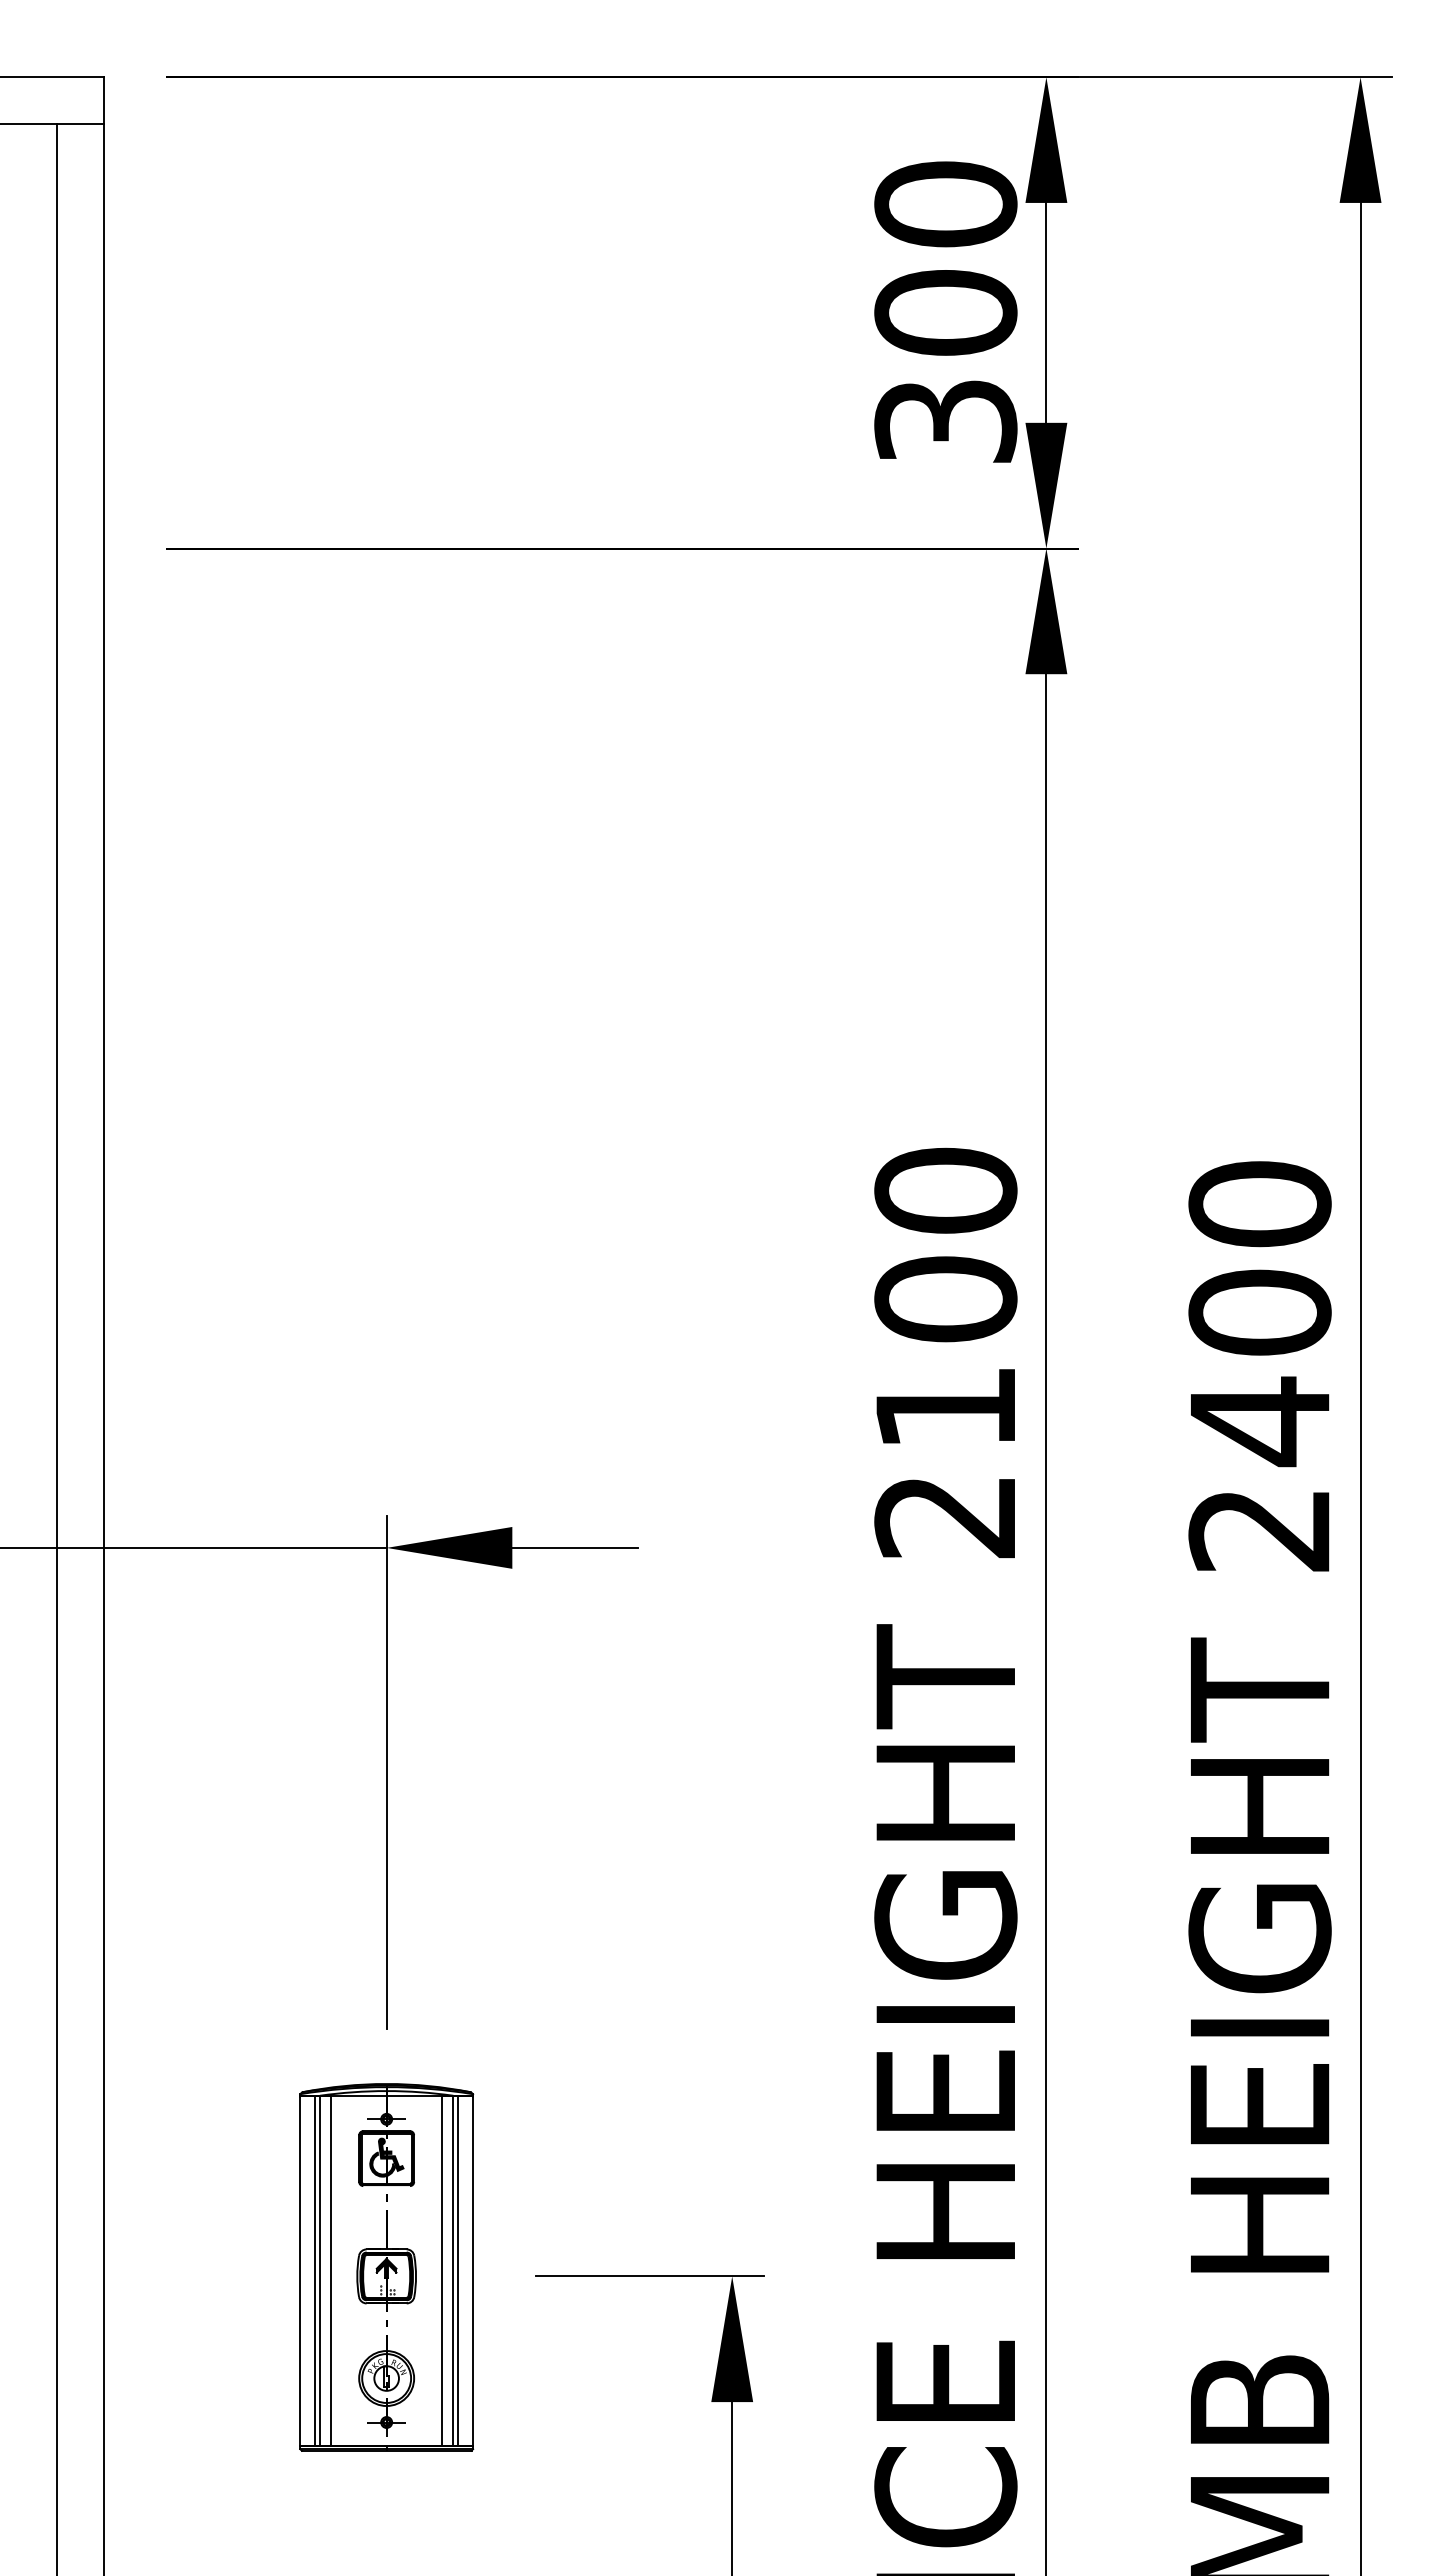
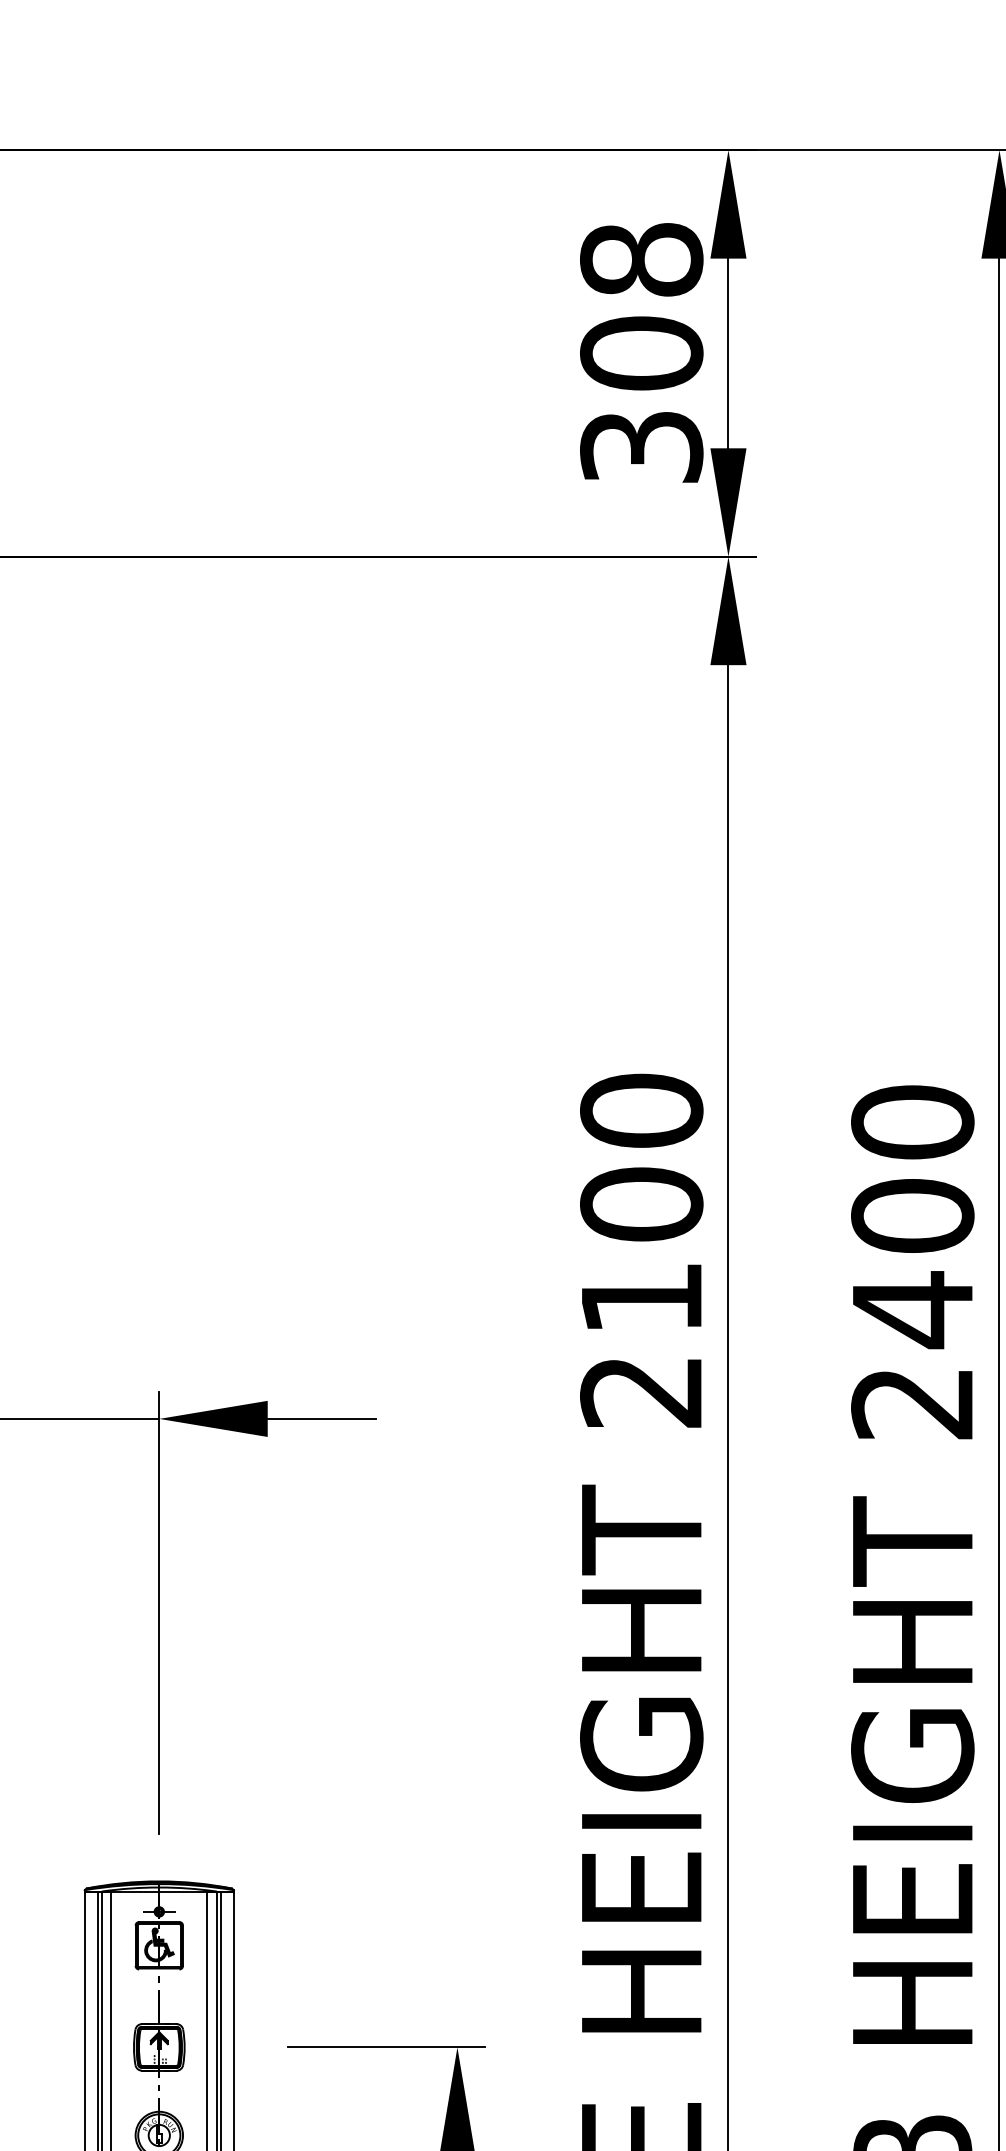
text: (945, 204) -> (641, 259), 300 -> 308

